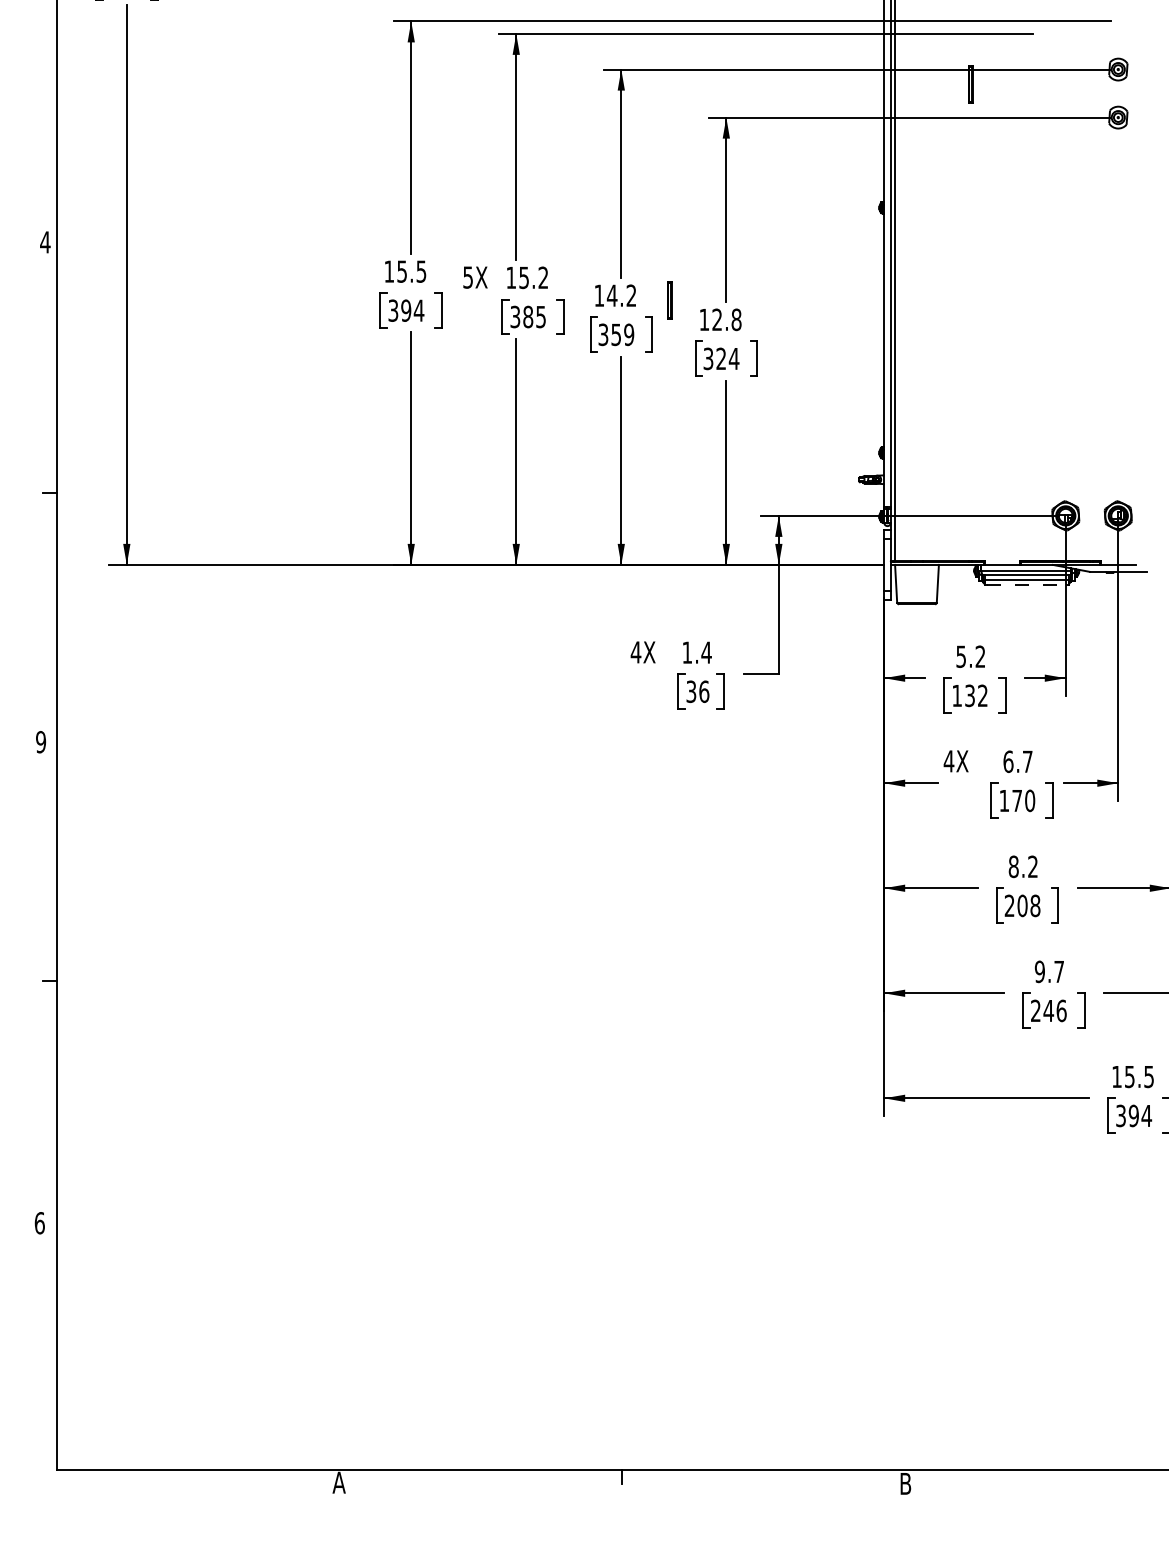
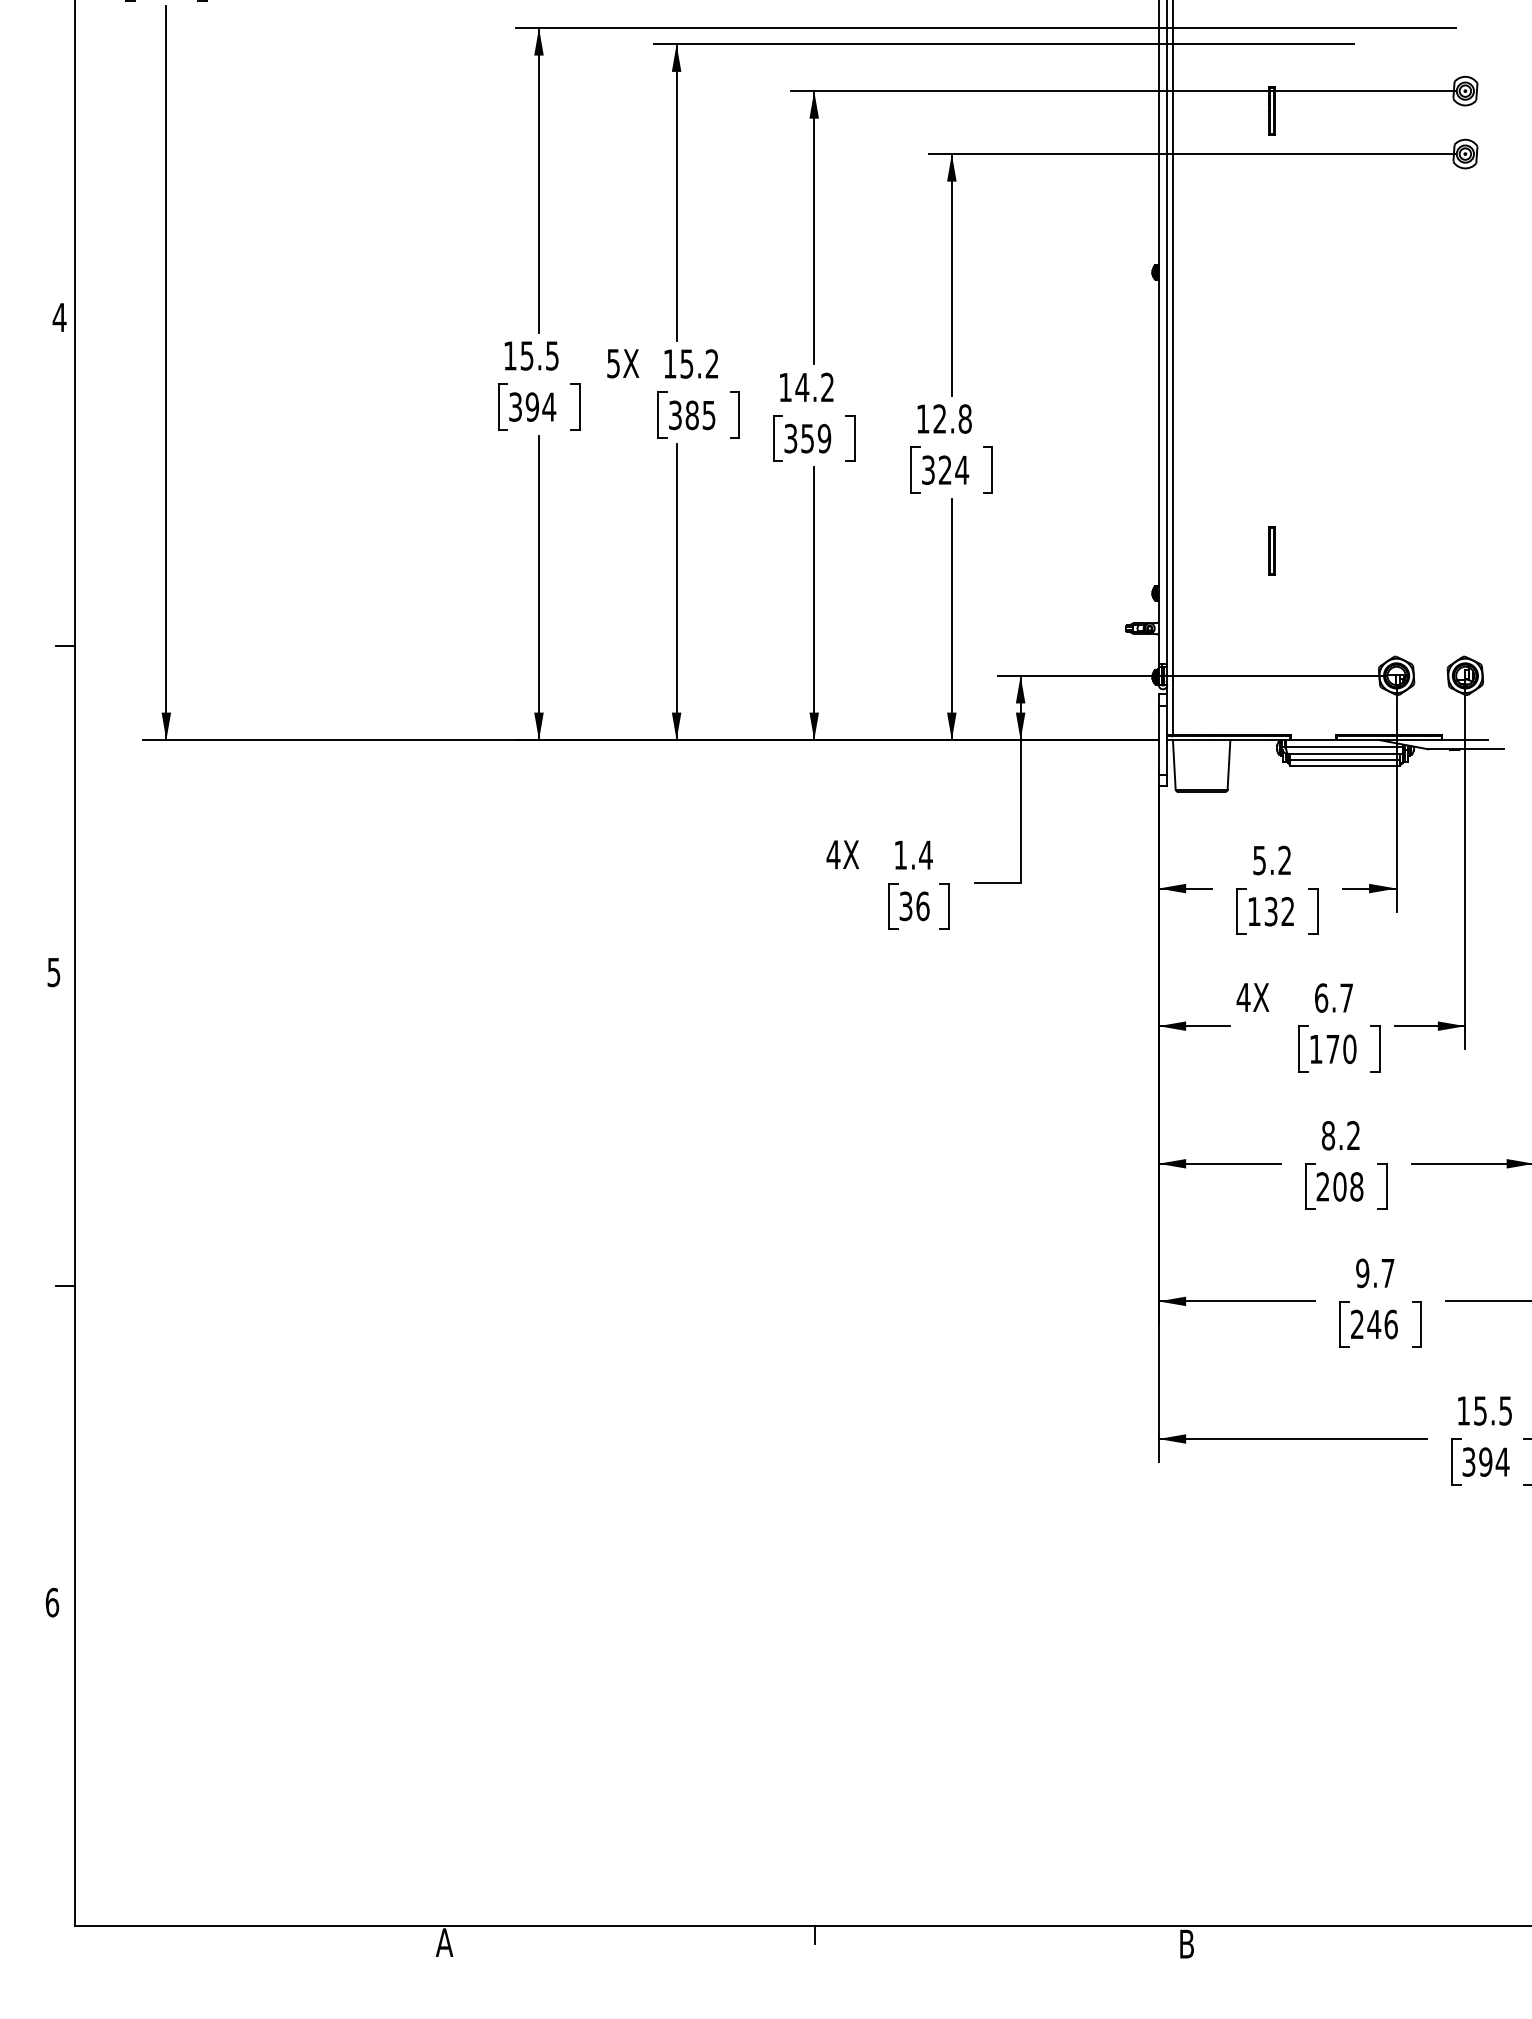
part: (669, 300) -> (1271, 550), moved
line: (1026, 584) -> (1345, 765), dashed -> solid
text: (41, 742) -> (54, 972), 9 -> 5

